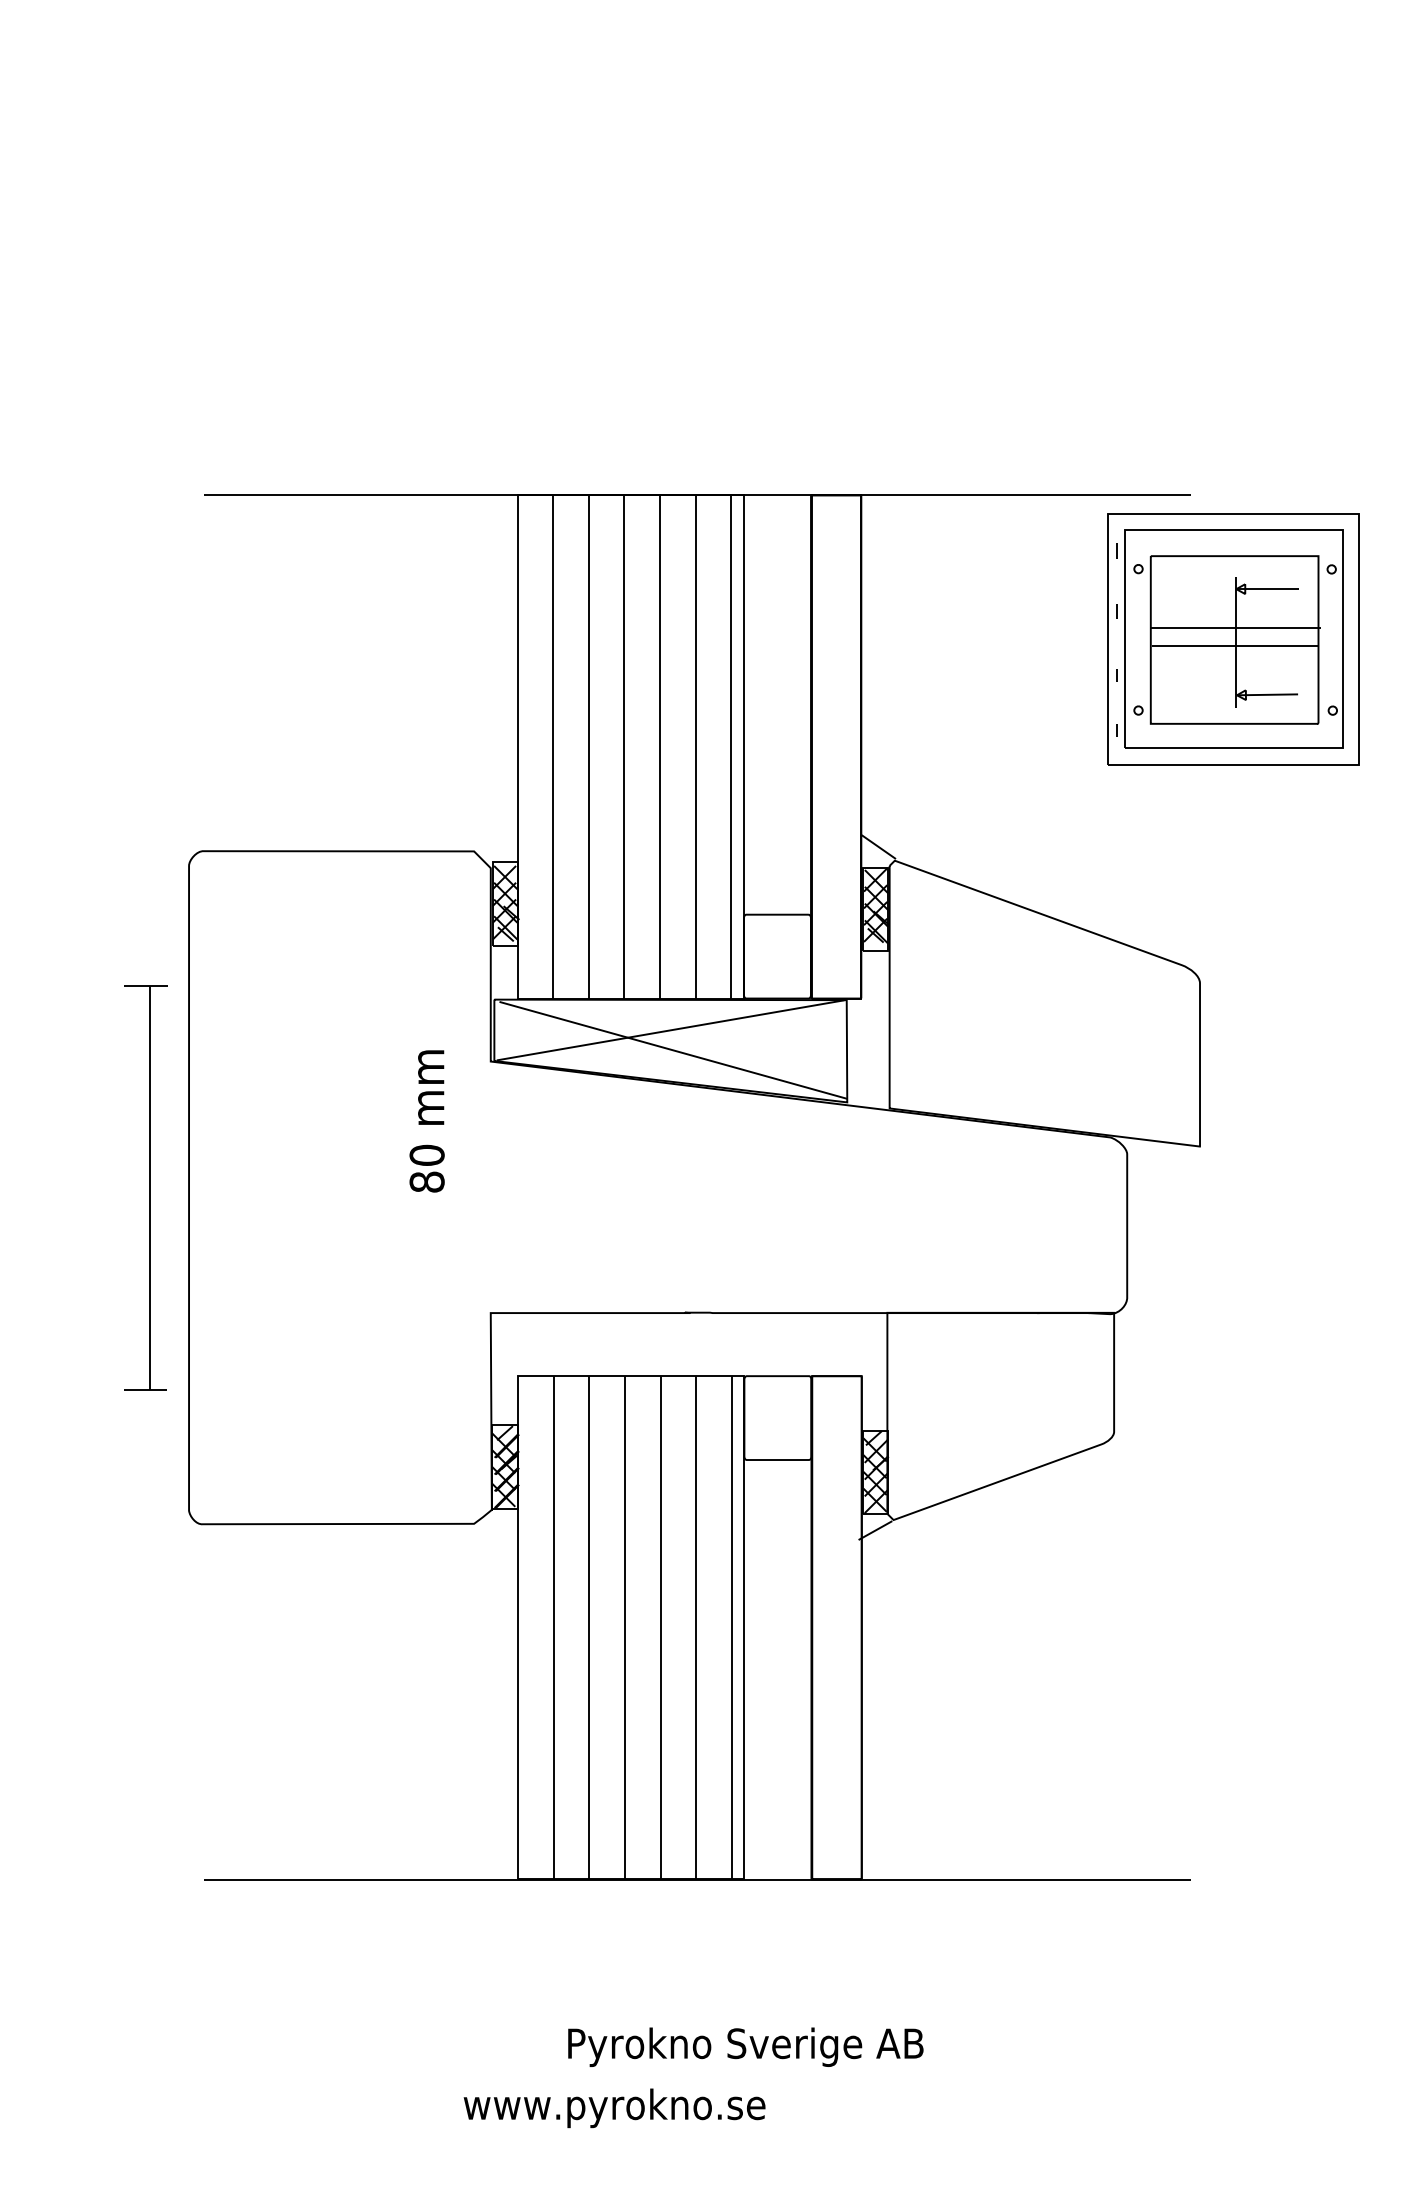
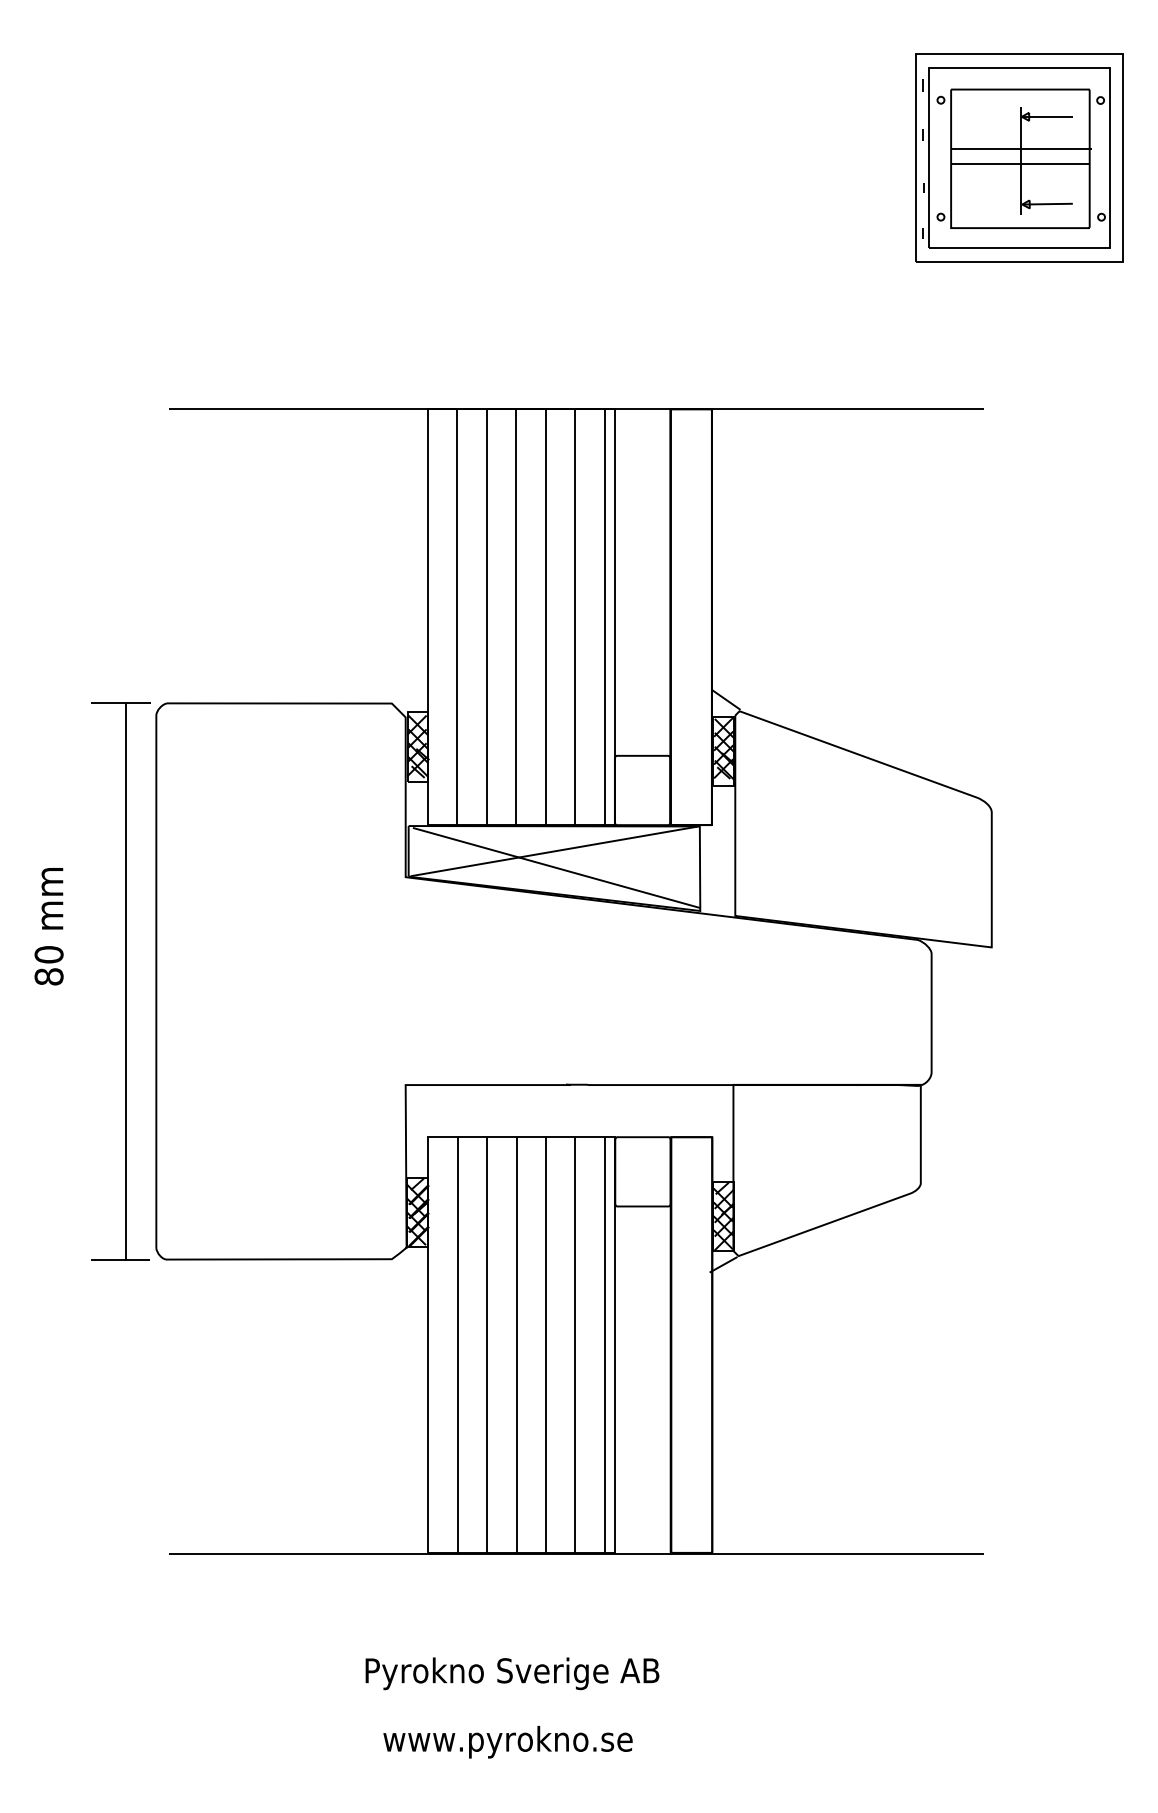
part: (1233, 638) -> (1019, 157), moved
text: (426, 1121) -> (48, 926), moved
part: (145, 1187) -> (120, 981), size x1.67
text: (745, 2046) -> (512, 1673), moved

